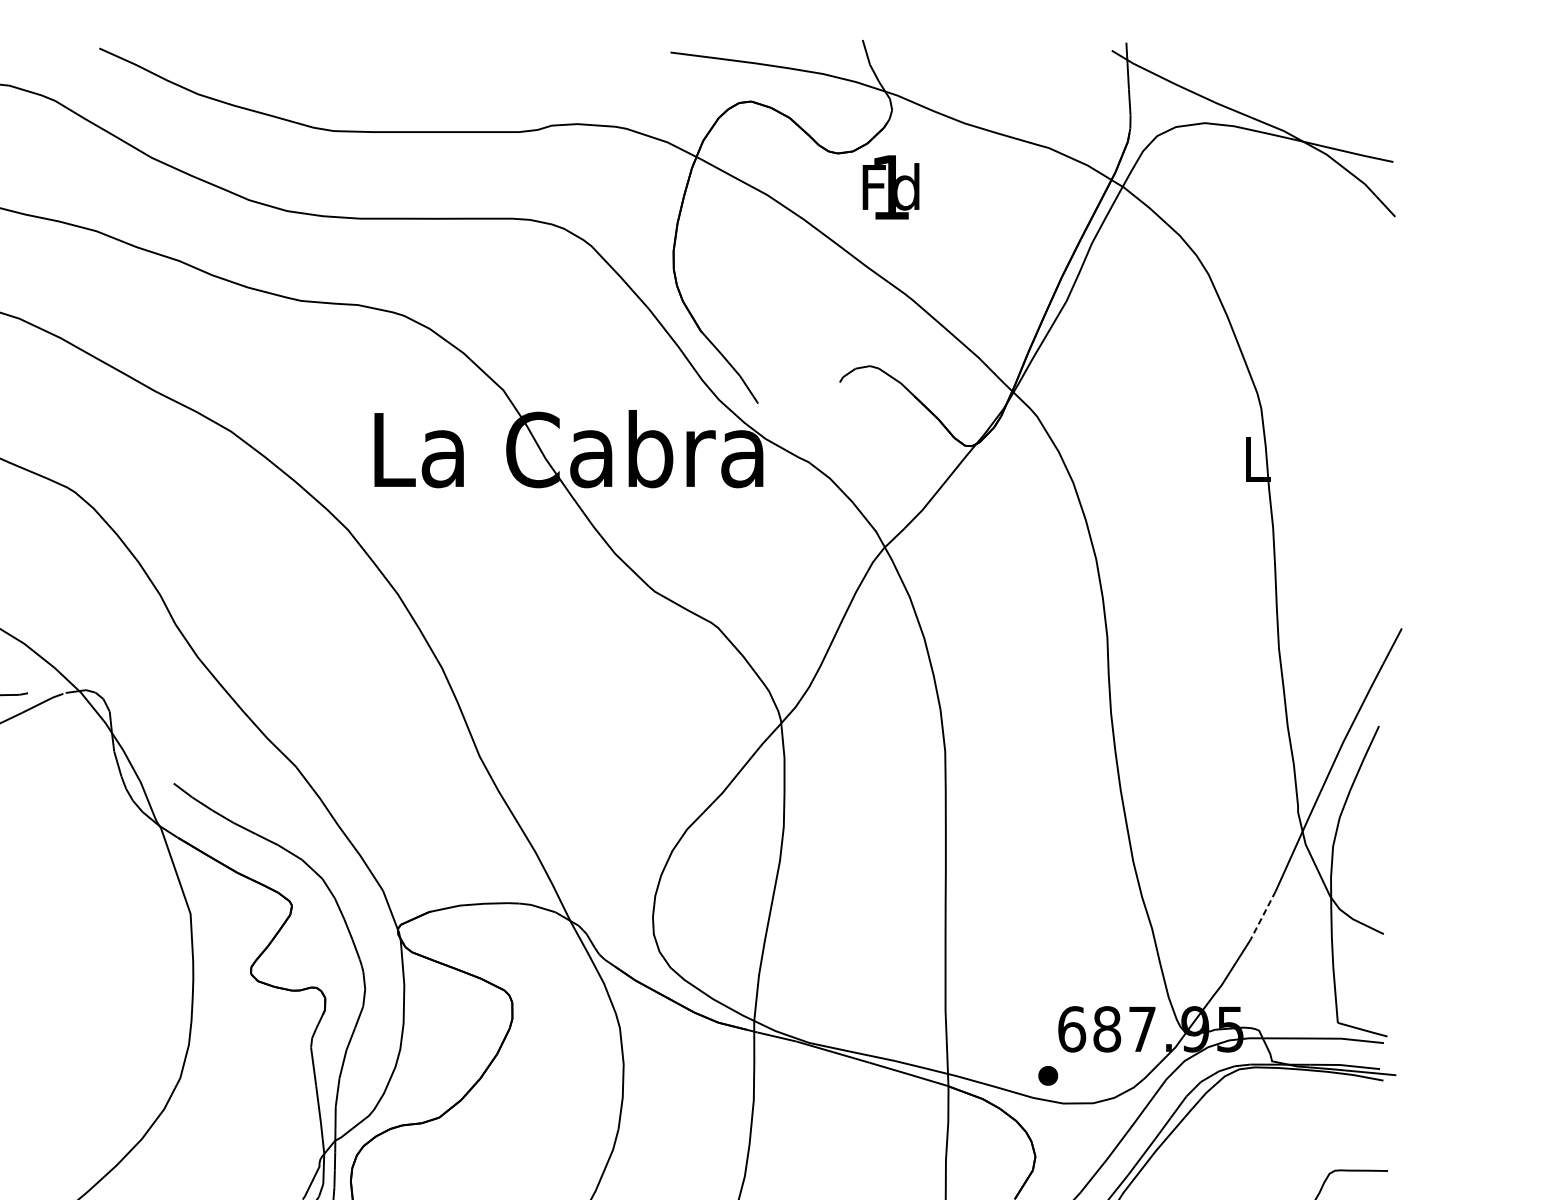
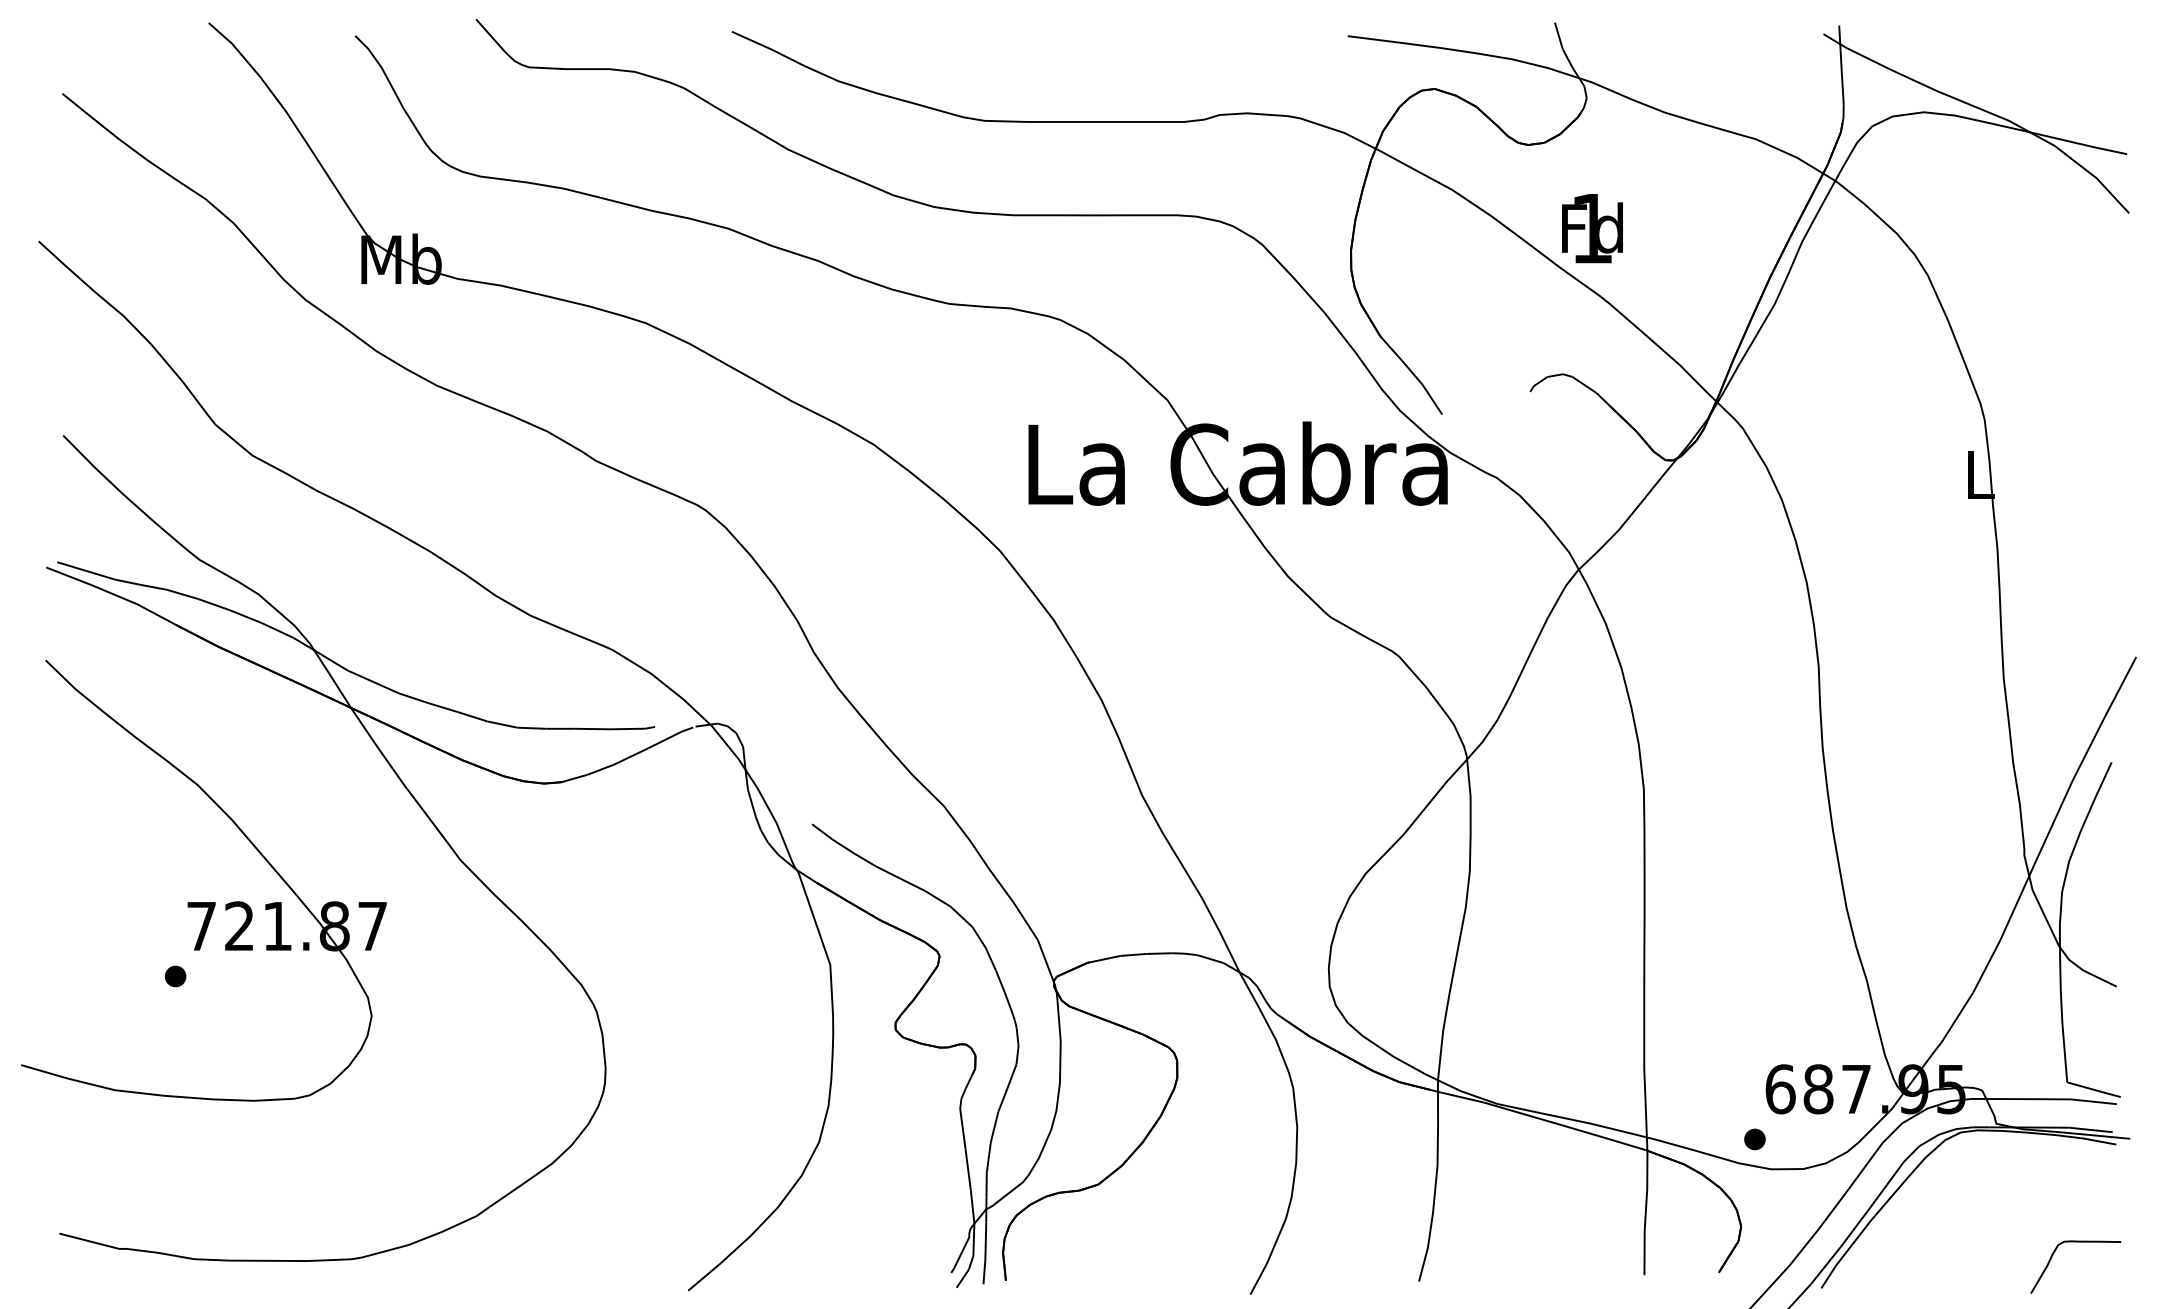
text: (891, 187) -> (1592, 228), moved
line: (1262, 915) -> (1986, 966), dashed -> solid

